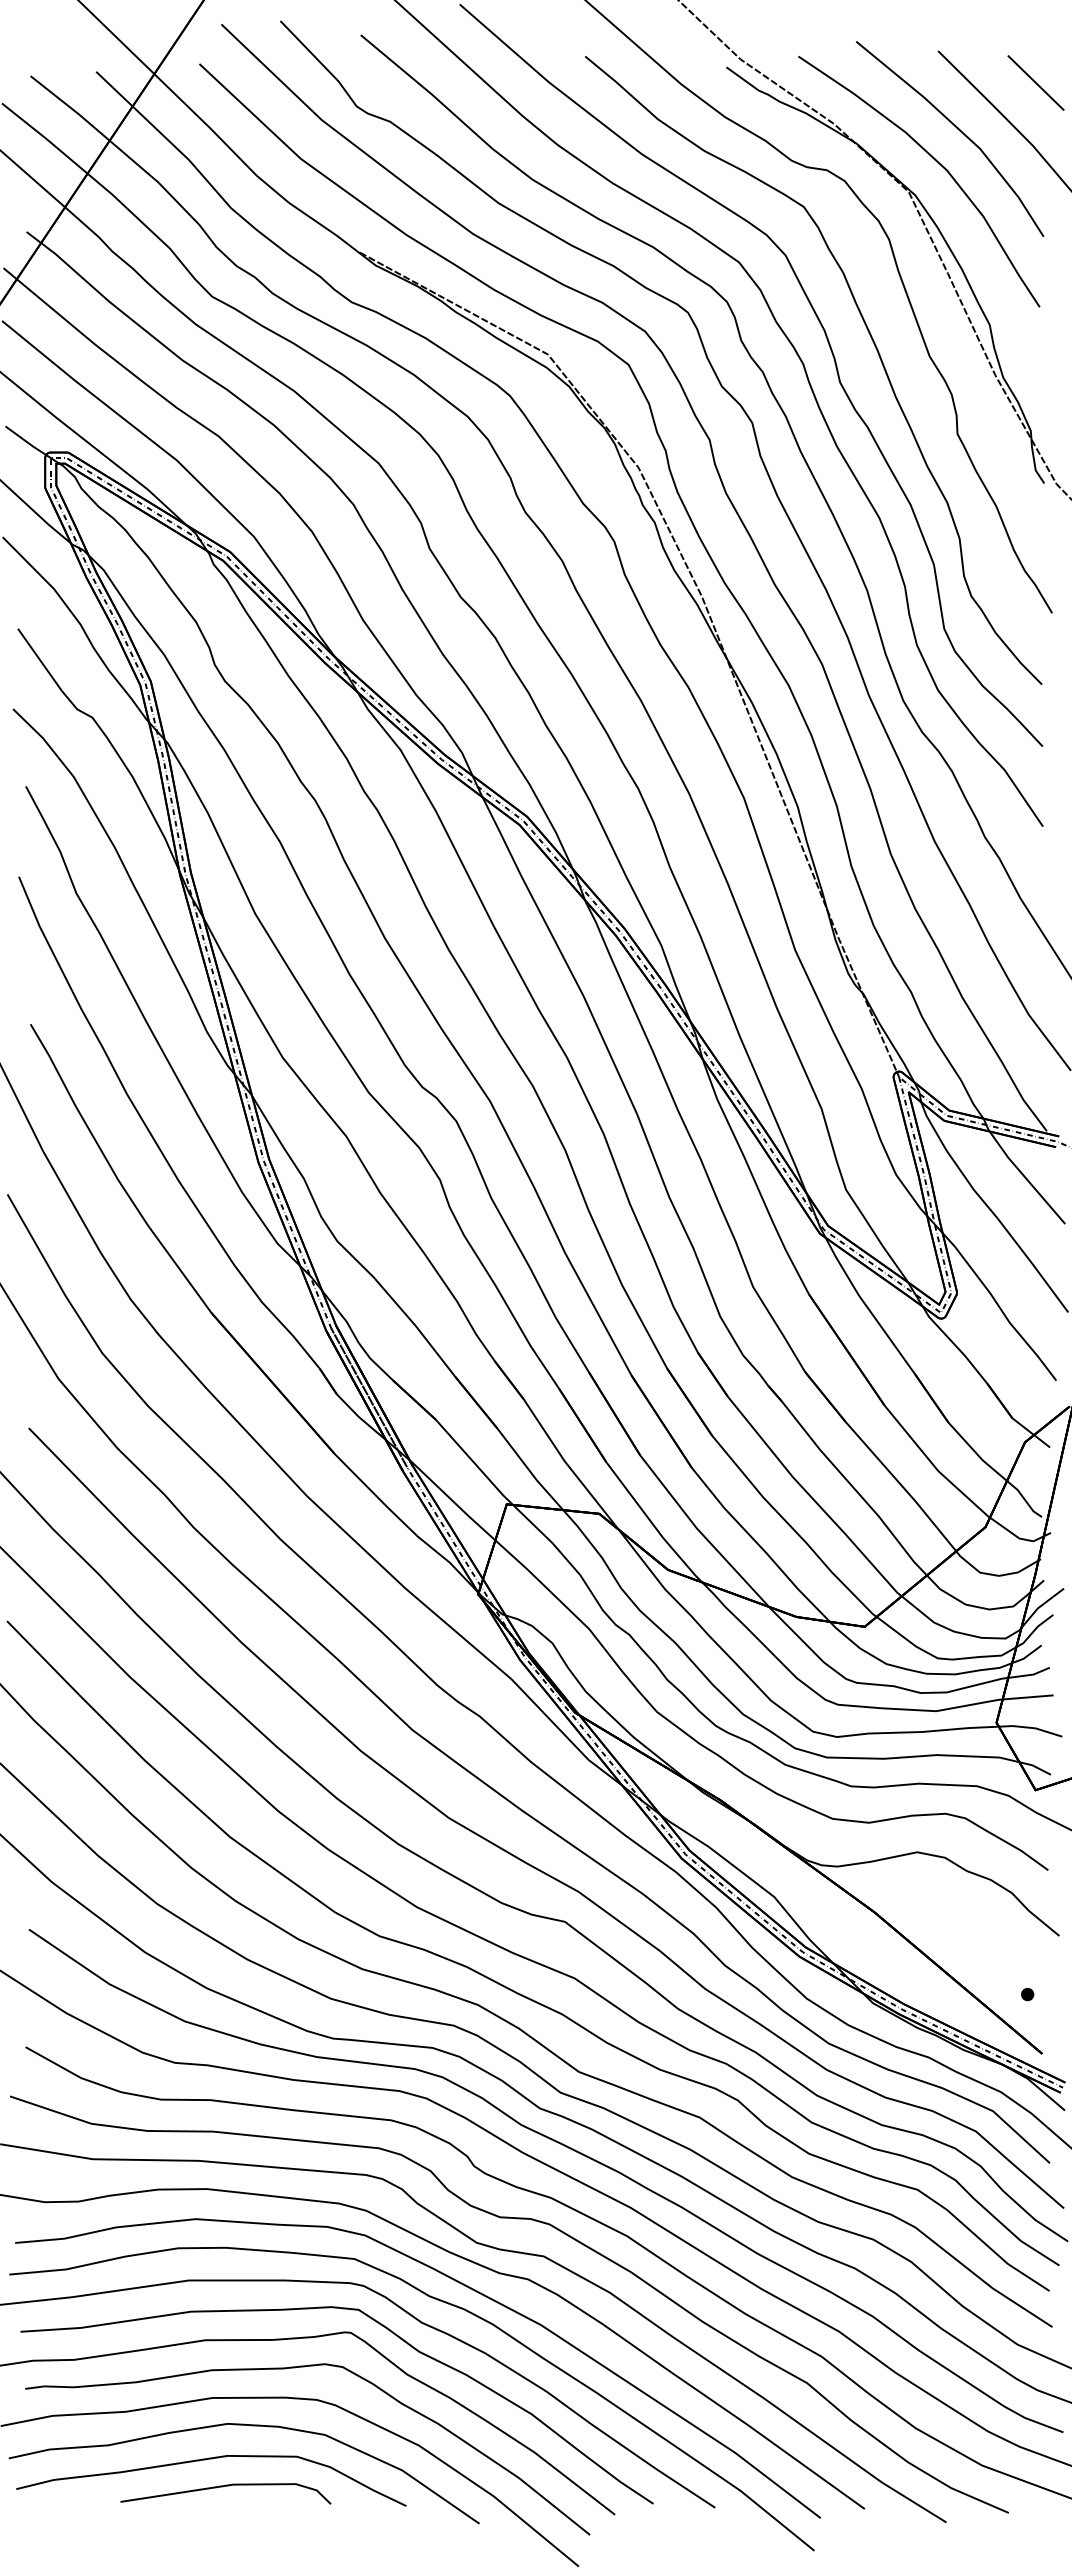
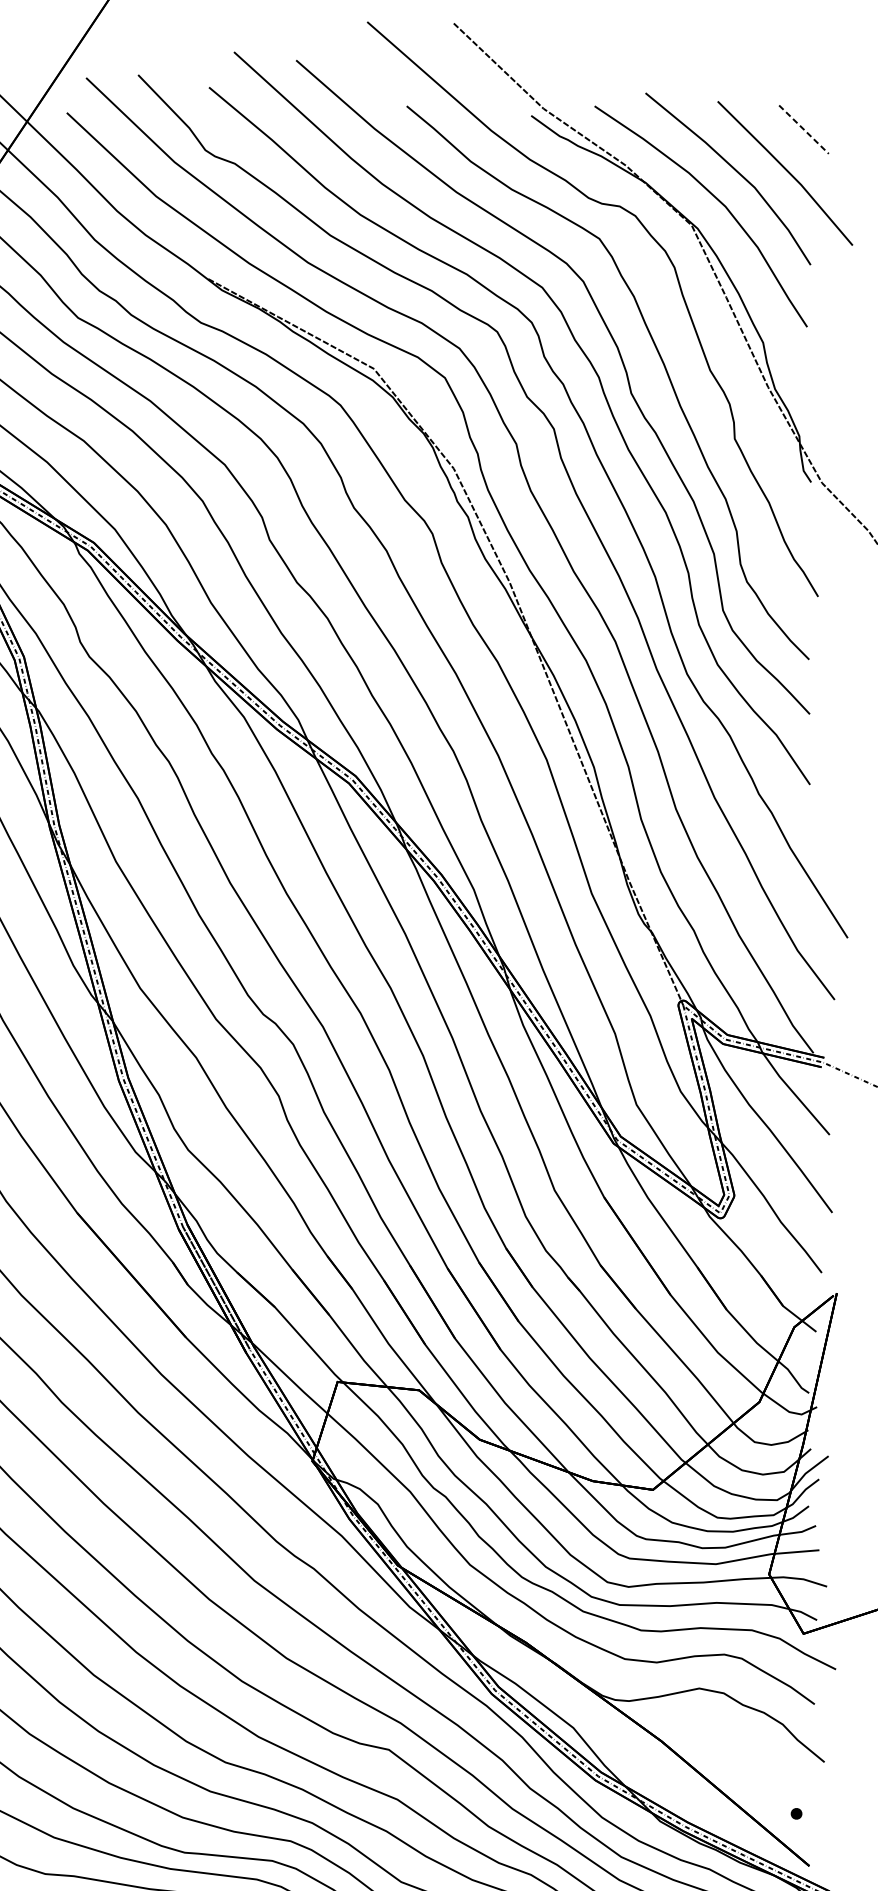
line: (1036, 83) -> (804, 130), solid -> dashed

